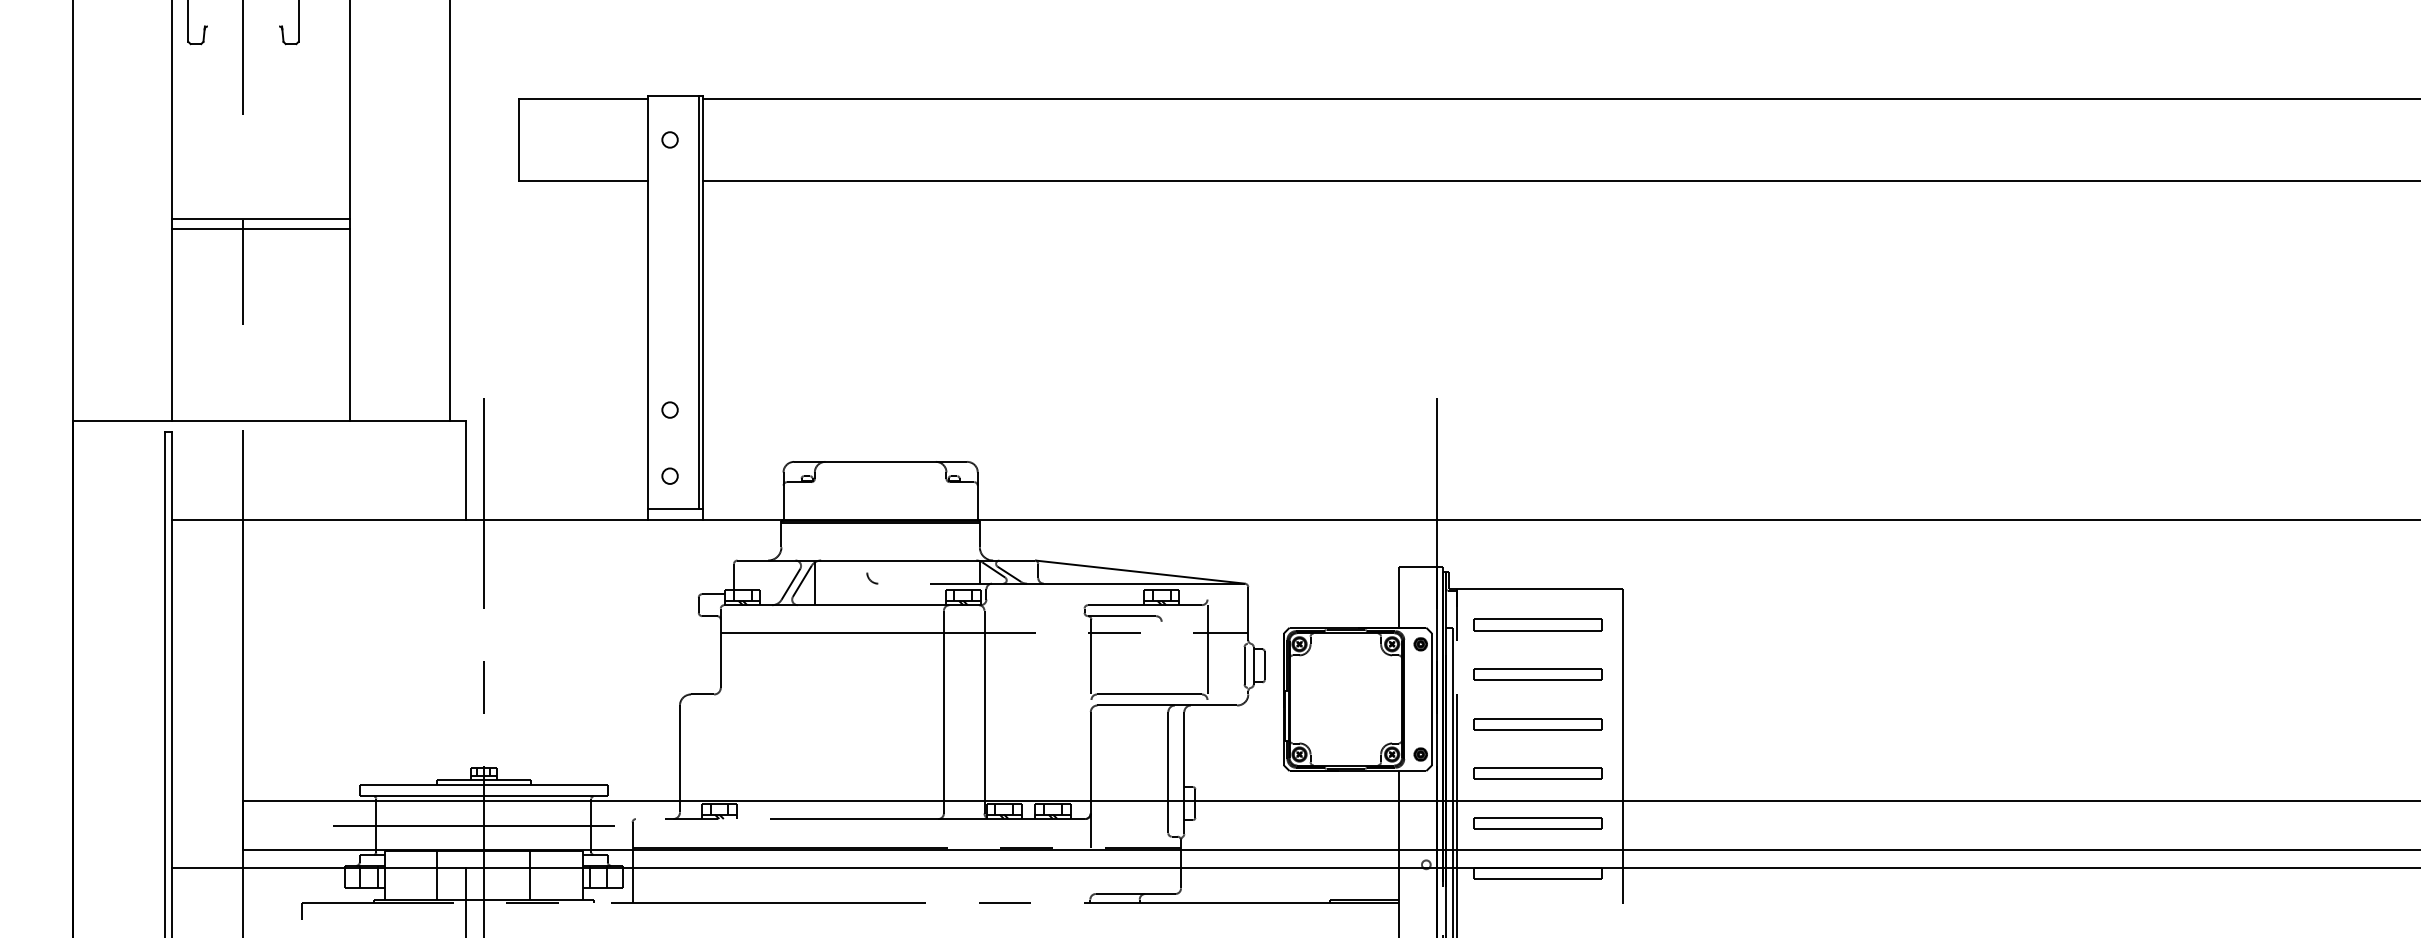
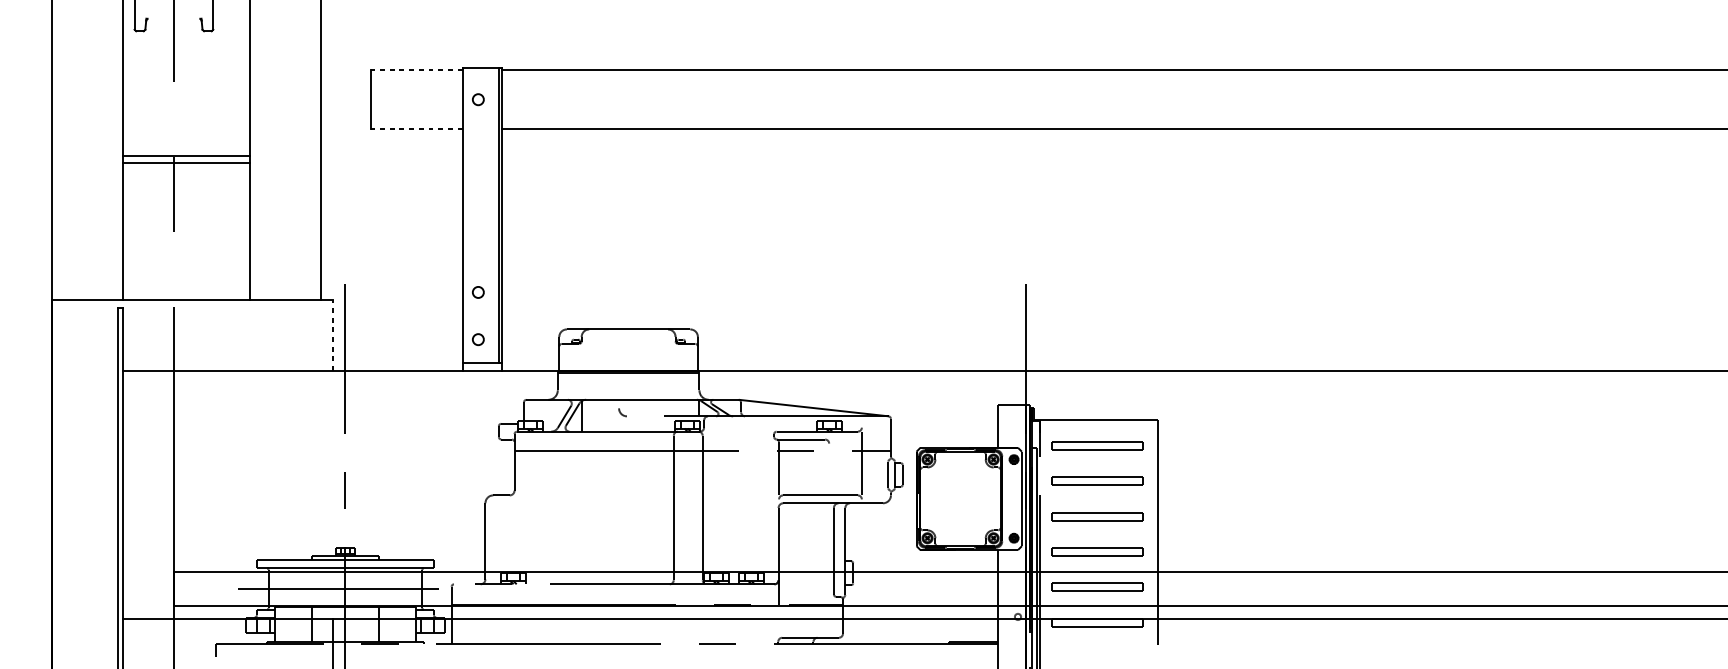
line: (583, 98) -> (416, 70), solid -> dashed
line: (583, 181) -> (416, 129), solid -> dashed
line: (466, 470) -> (333, 335), solid -> dashed

